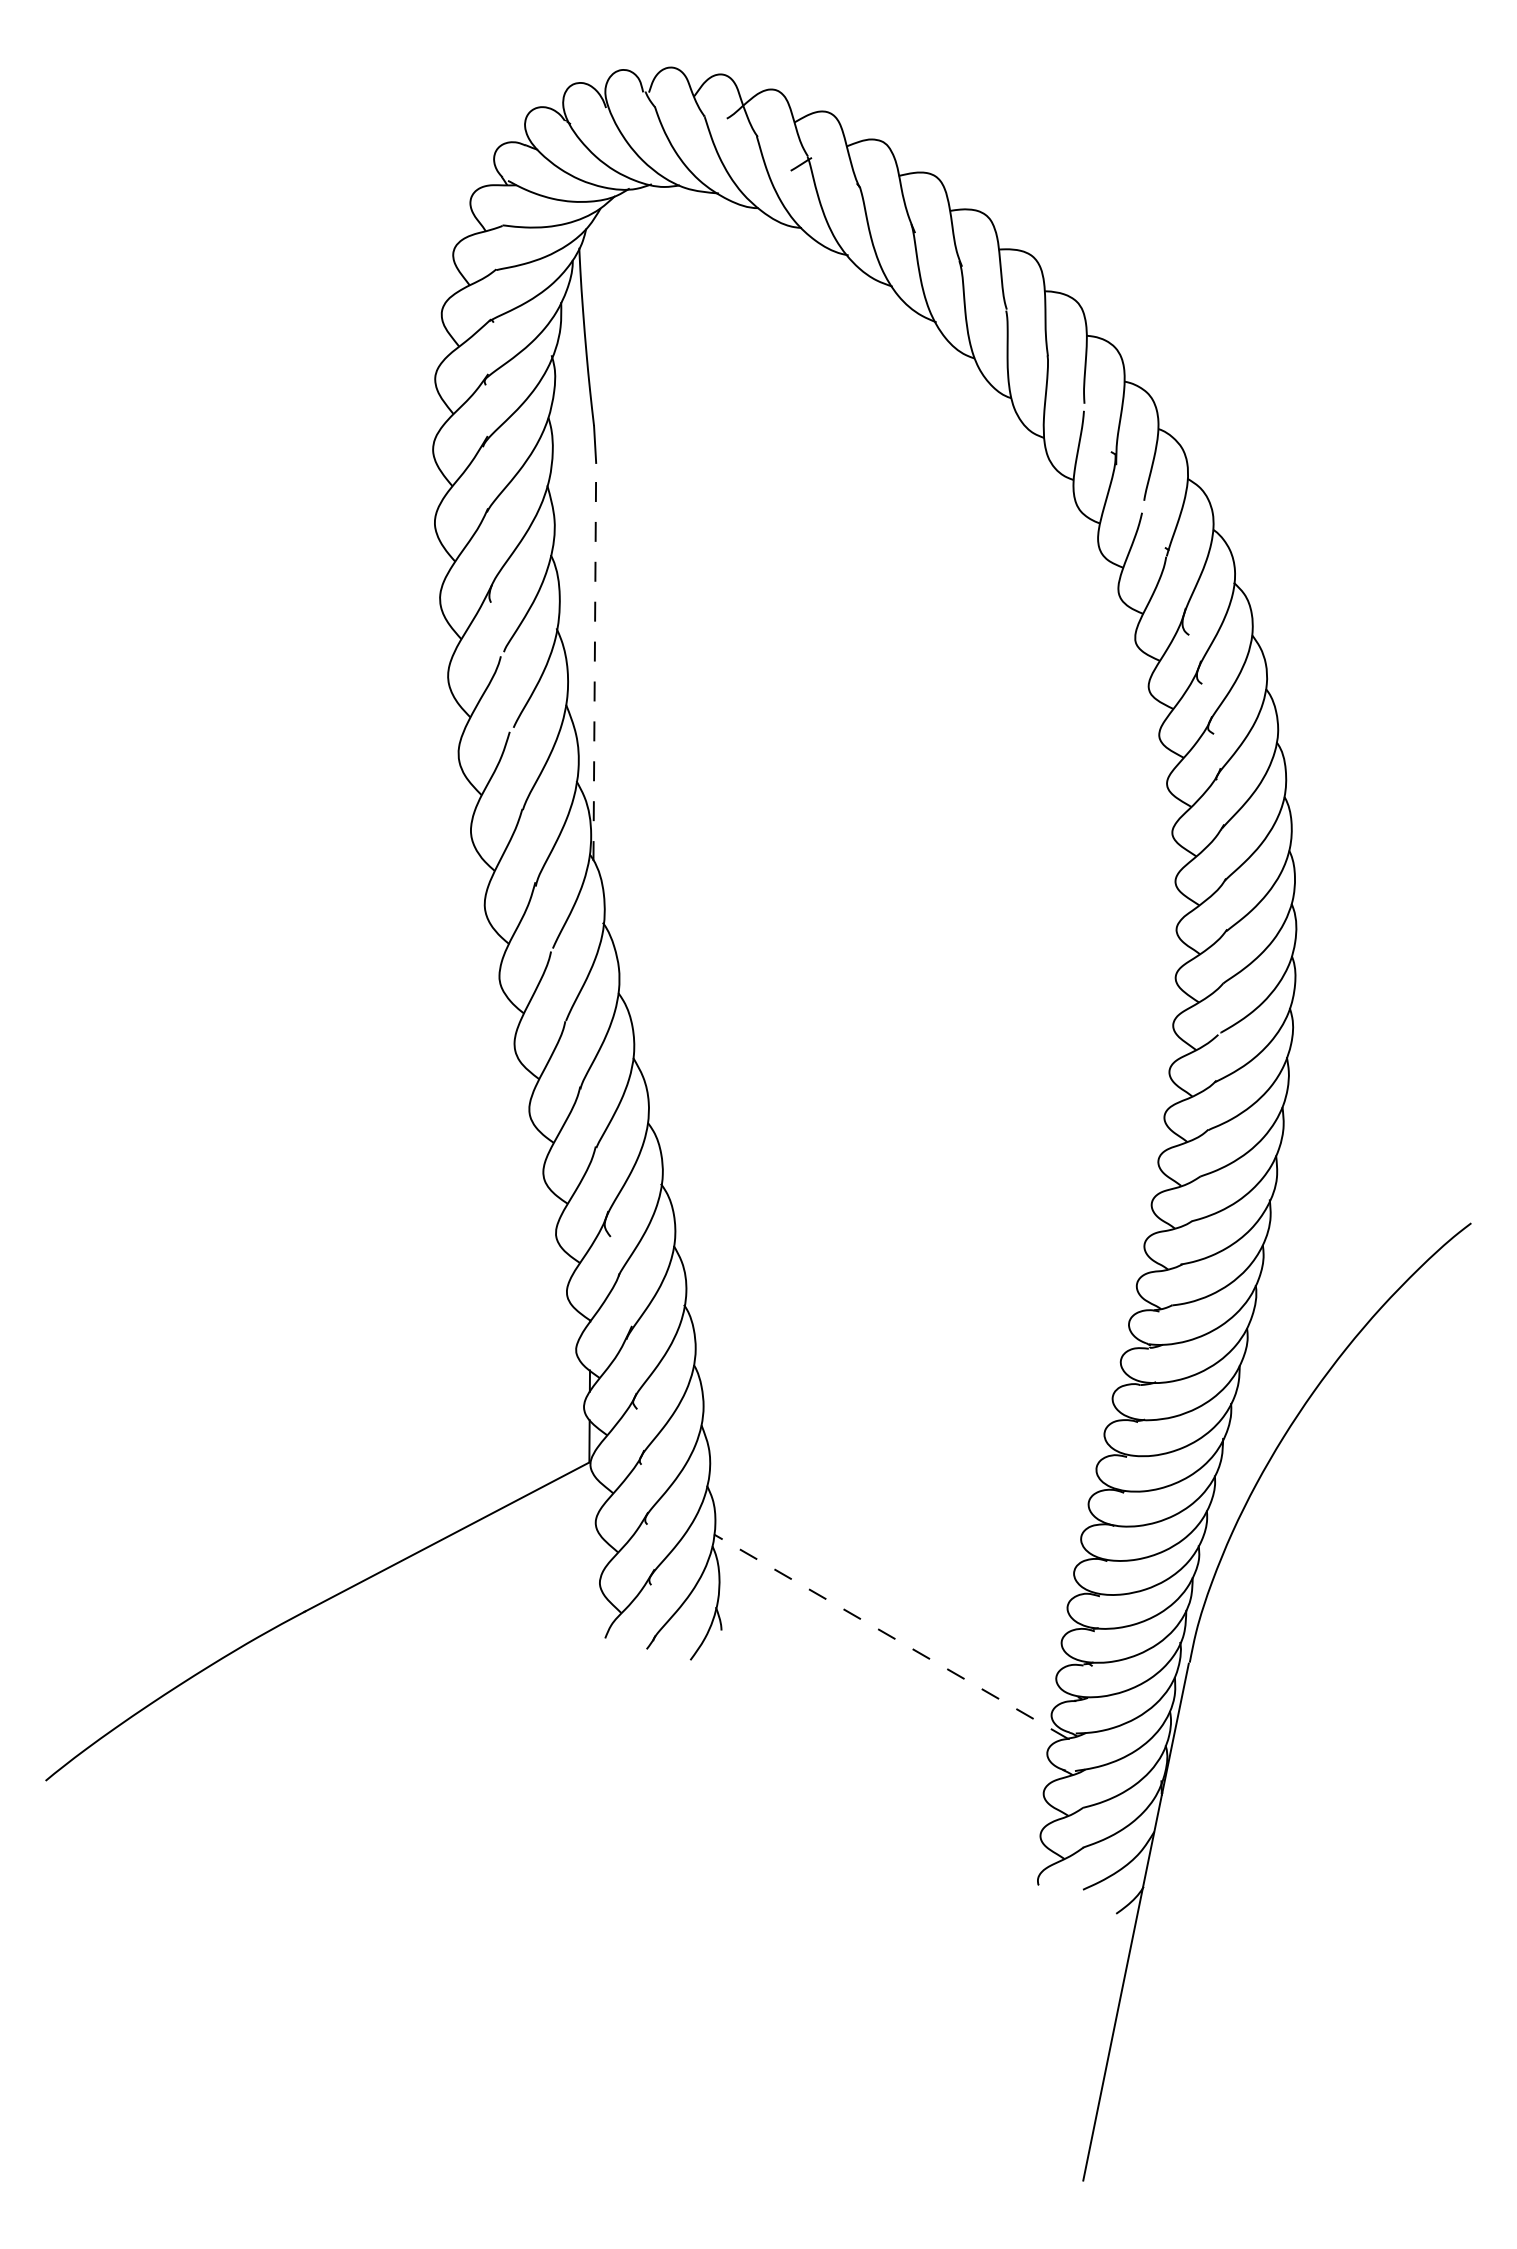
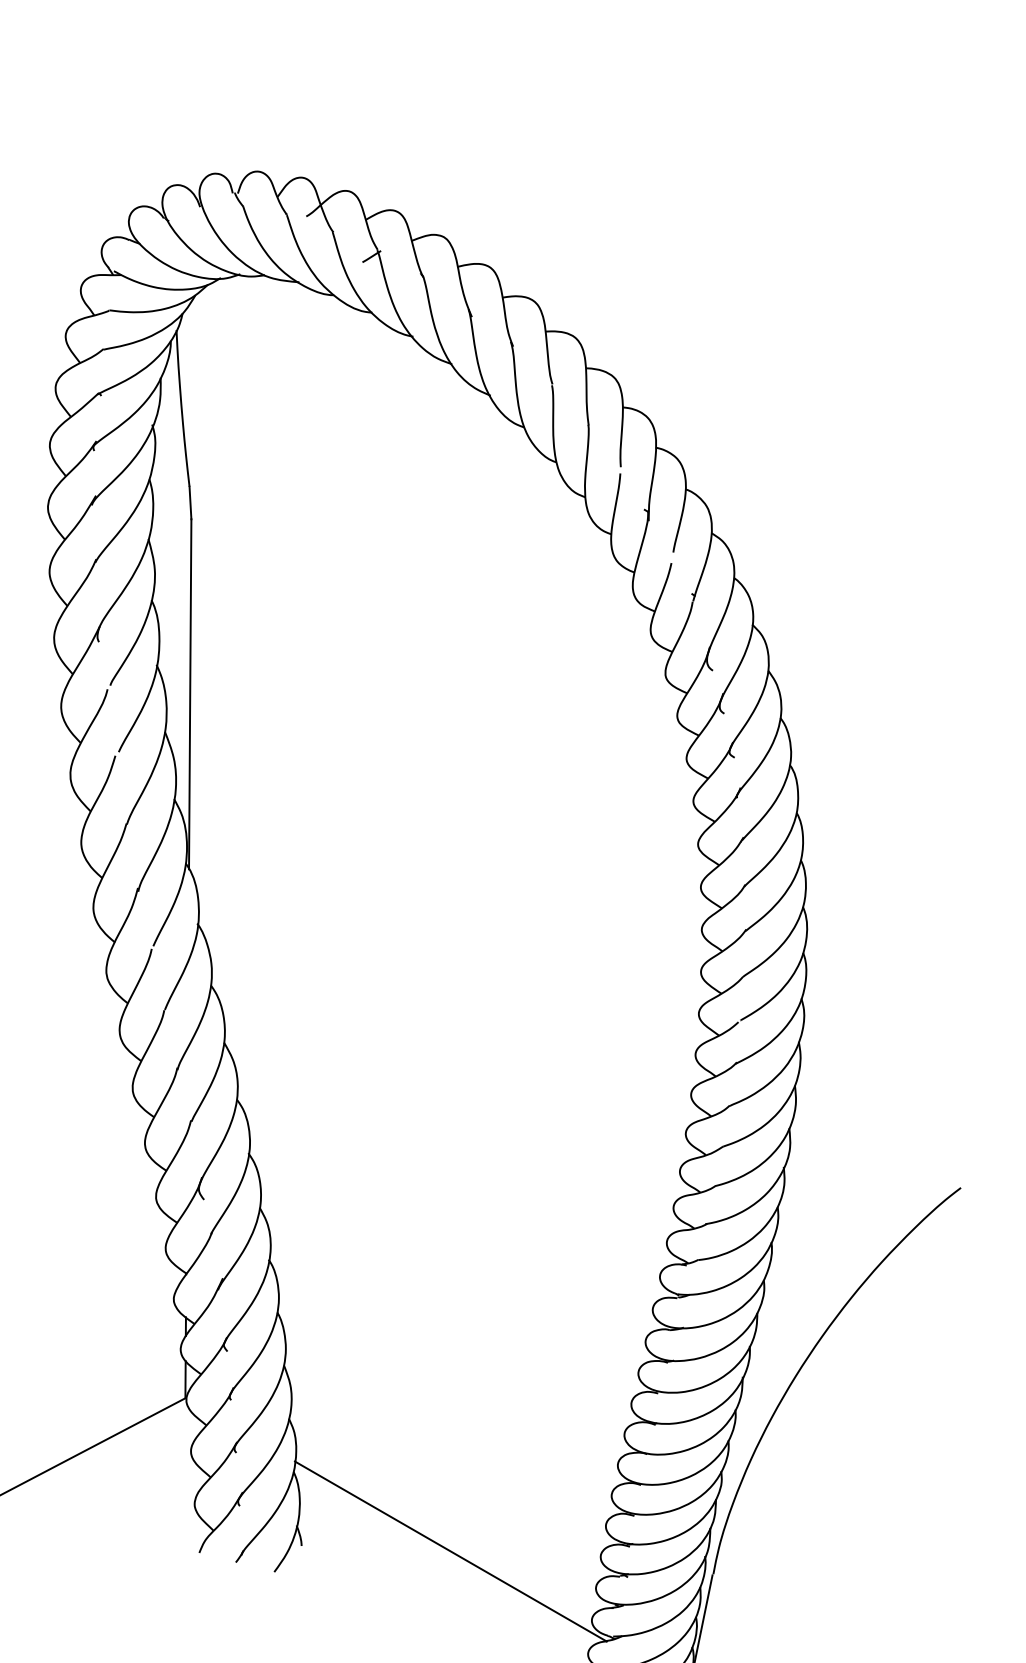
line: (594, 661) -> (189, 693), dashed -> solid
line: (891, 1636) -> (451, 1551), dashed -> solid

